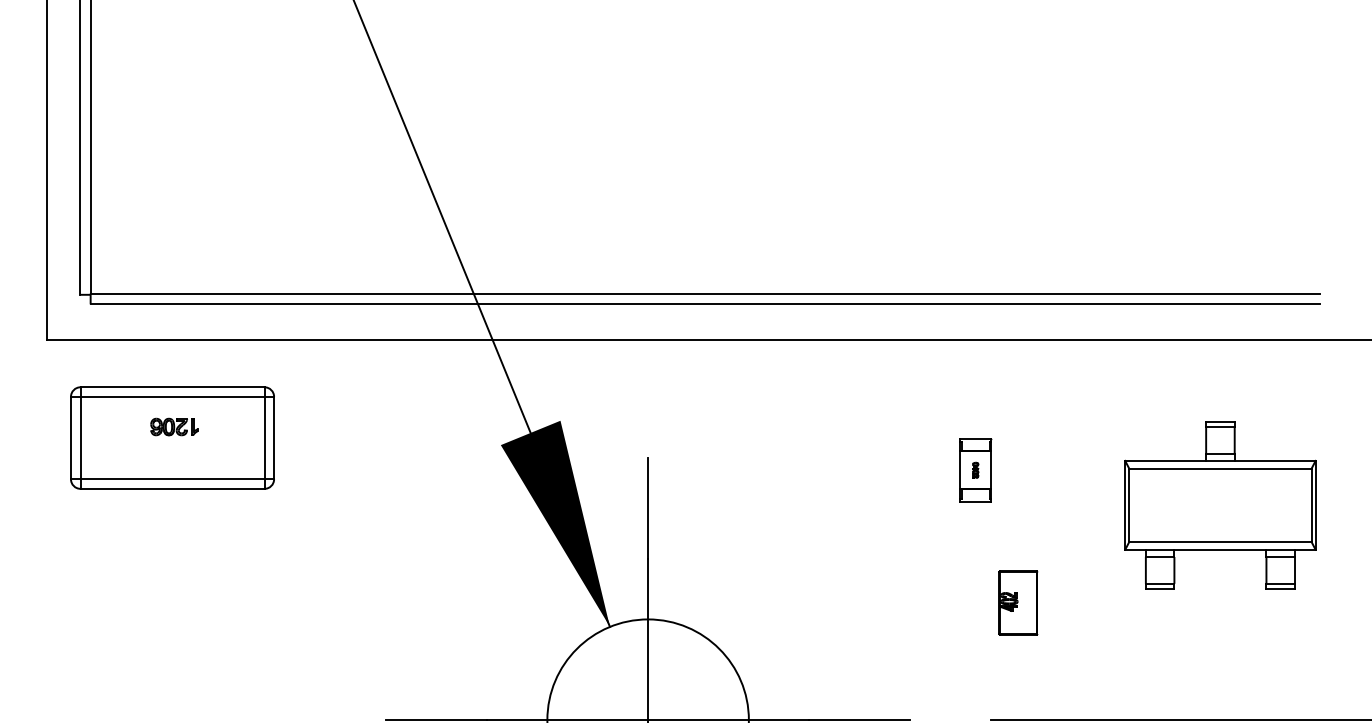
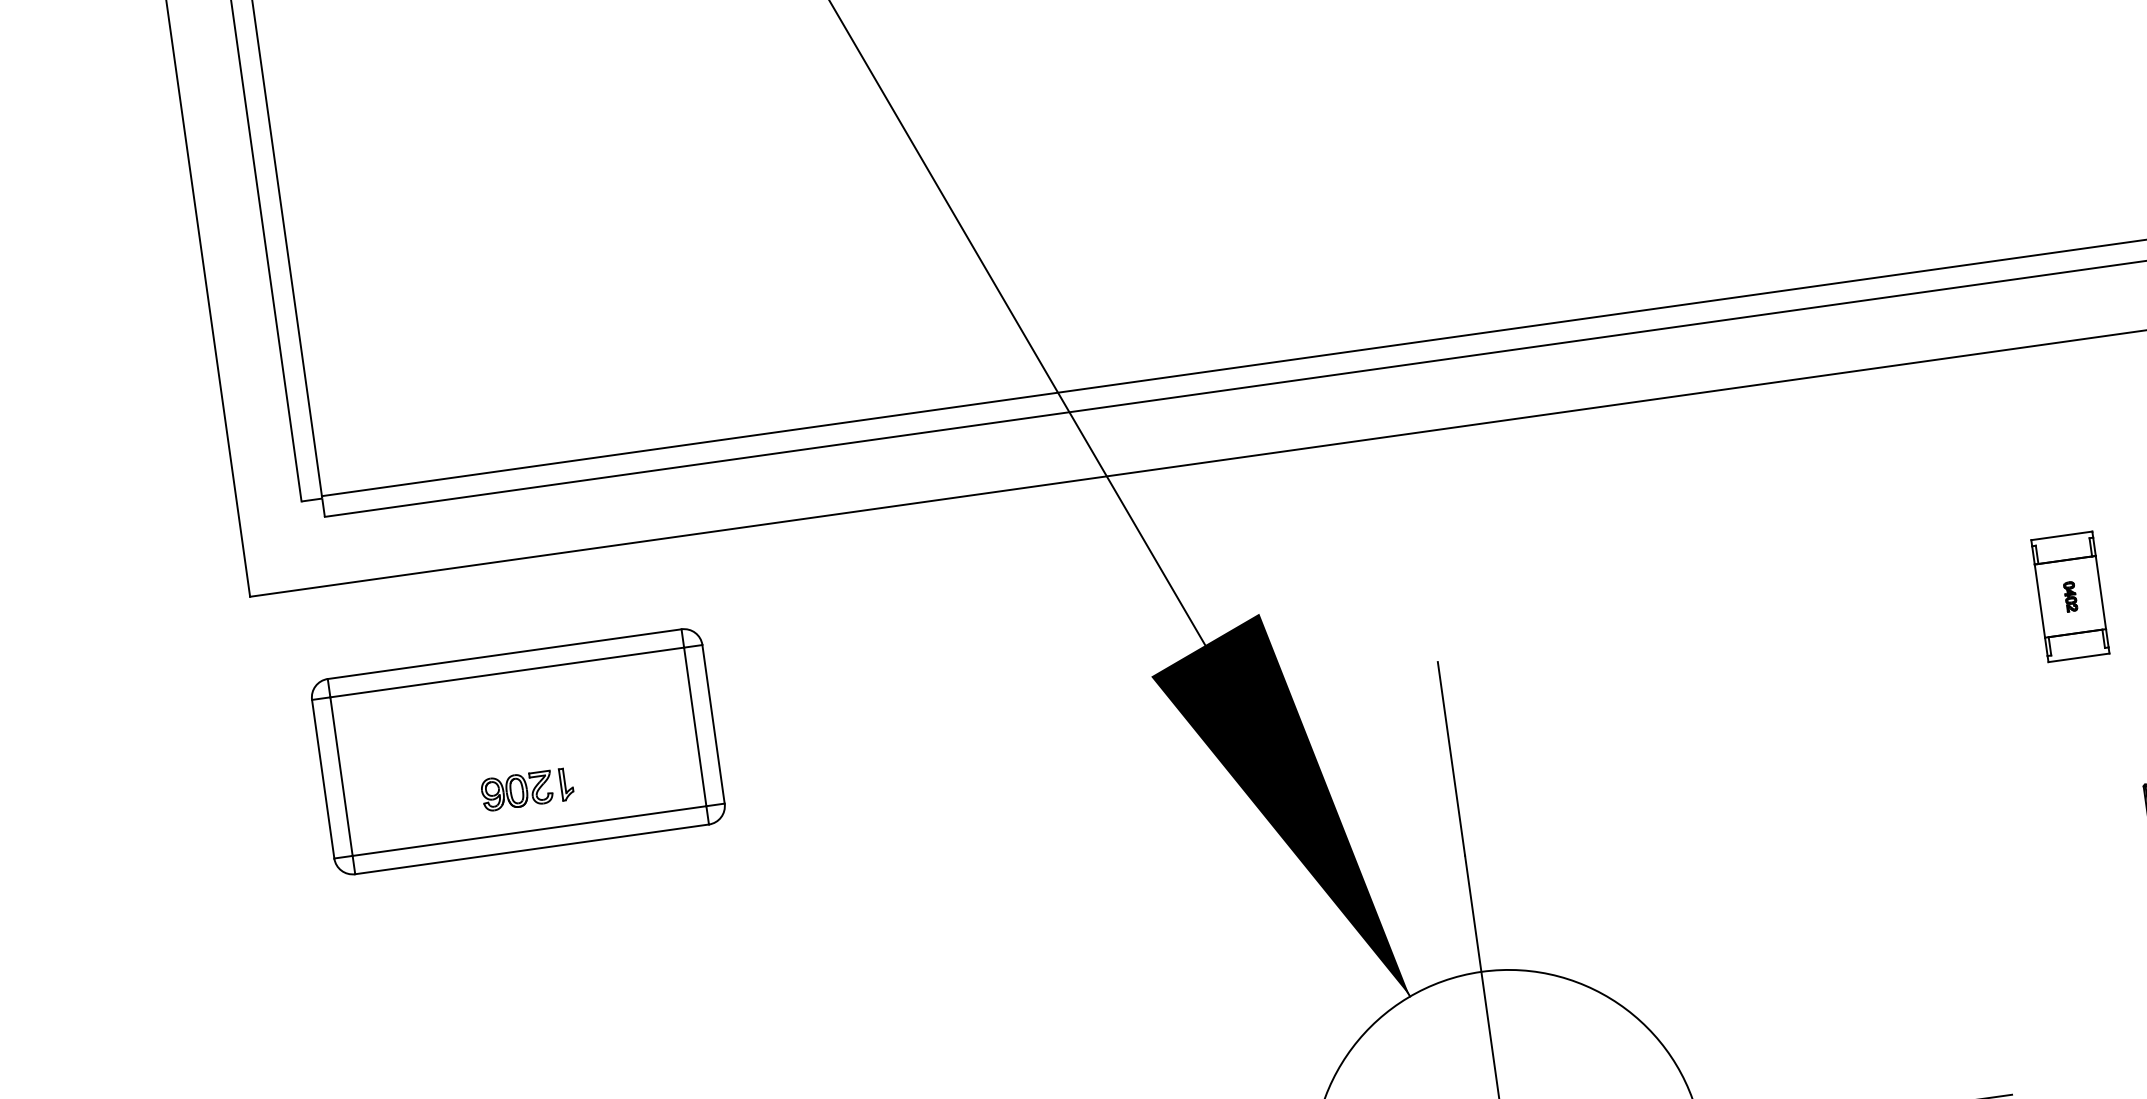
part: (174, 426) -> (527, 788), moved

